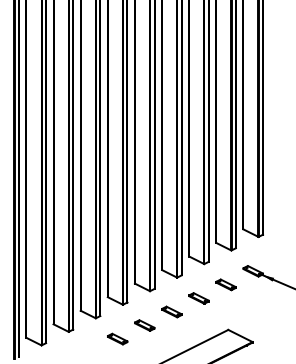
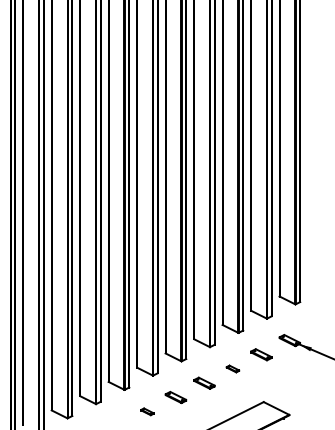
part: (198, 297) -> (232, 368), size x0.6
part: (117, 338) -> (147, 411), size x0.6

